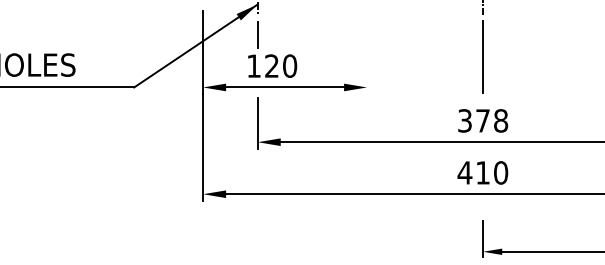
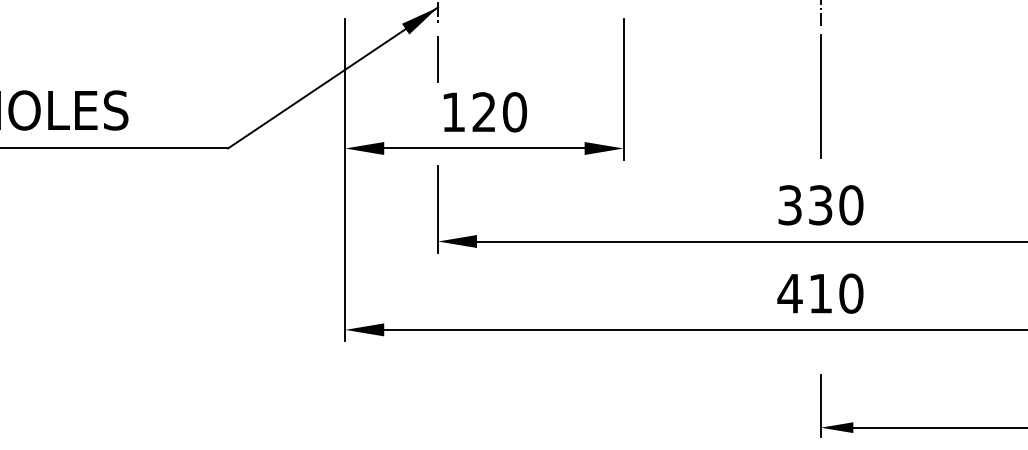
line: (367, 52) -> (624, 89), added
text: (272, 65) -> (485, 111), moved
text: (492, 120) -> (836, 204), 378 -> 330

